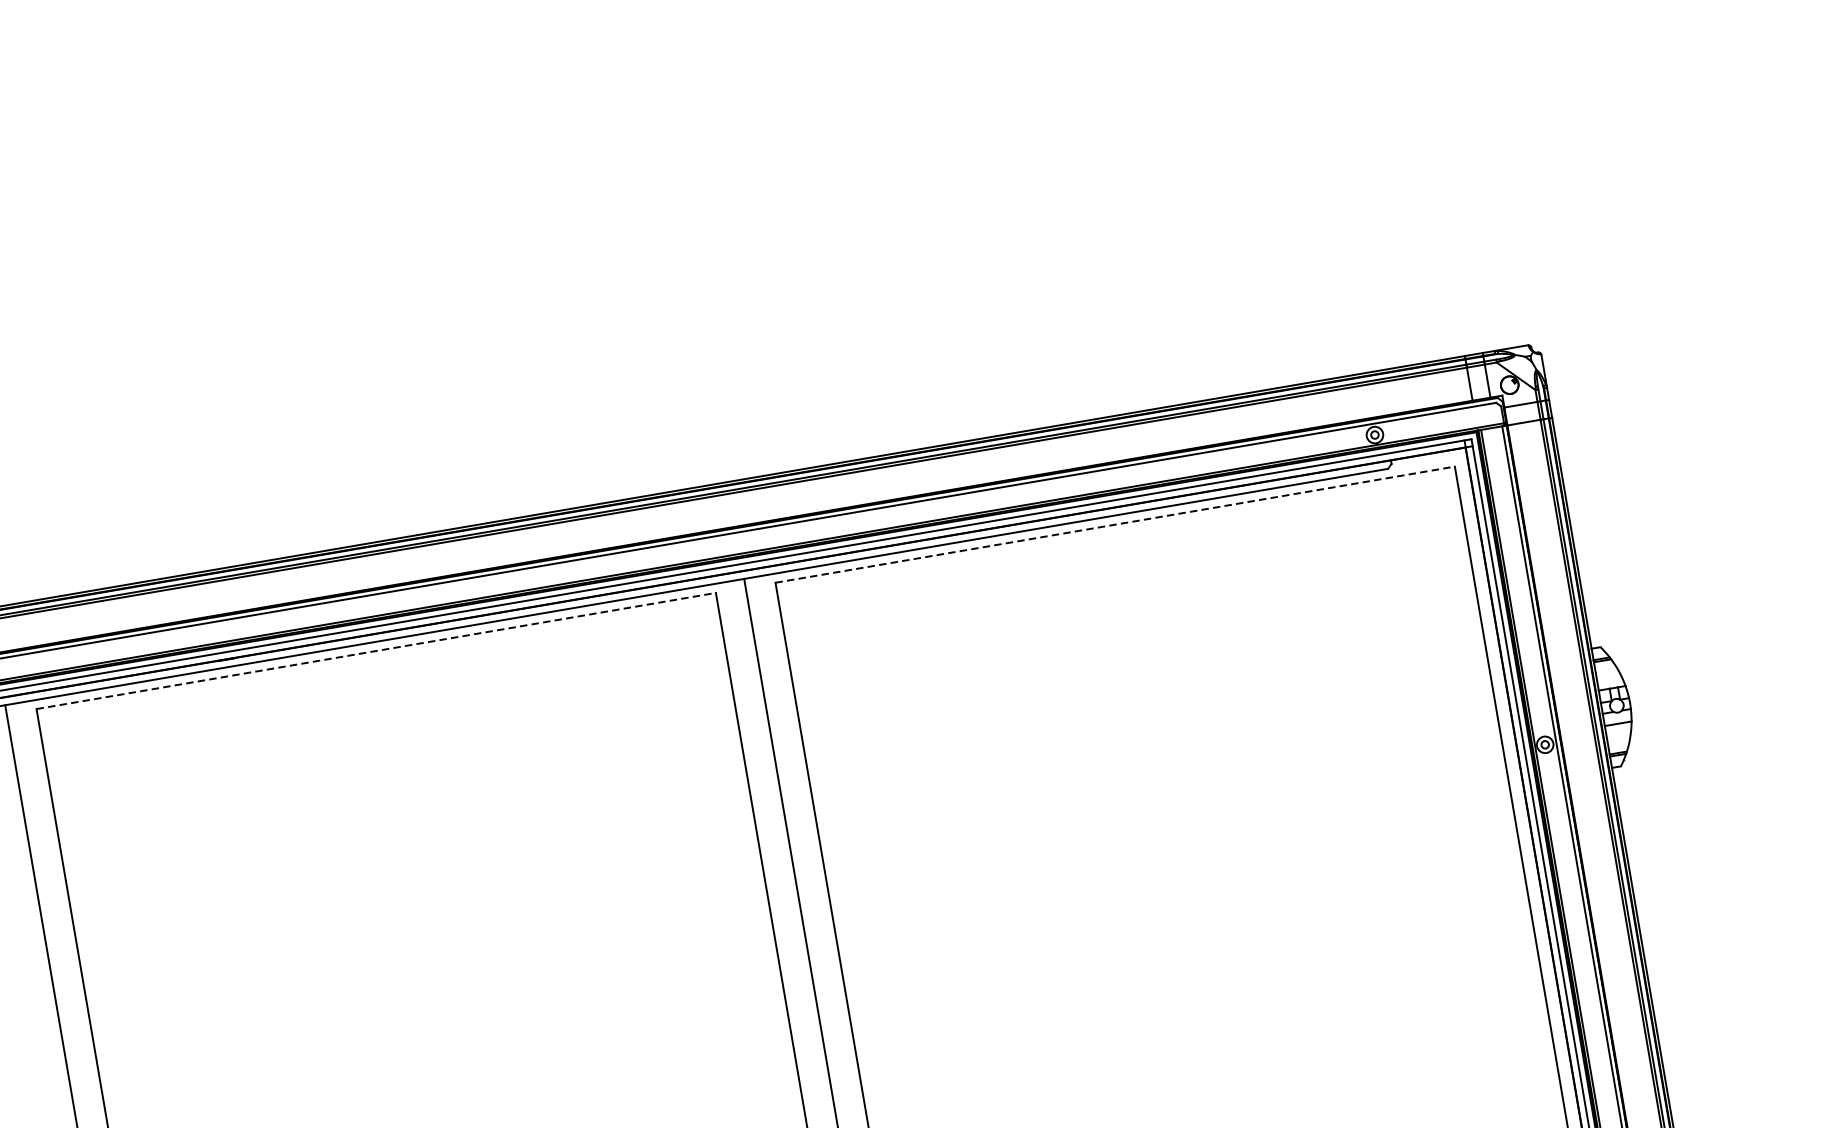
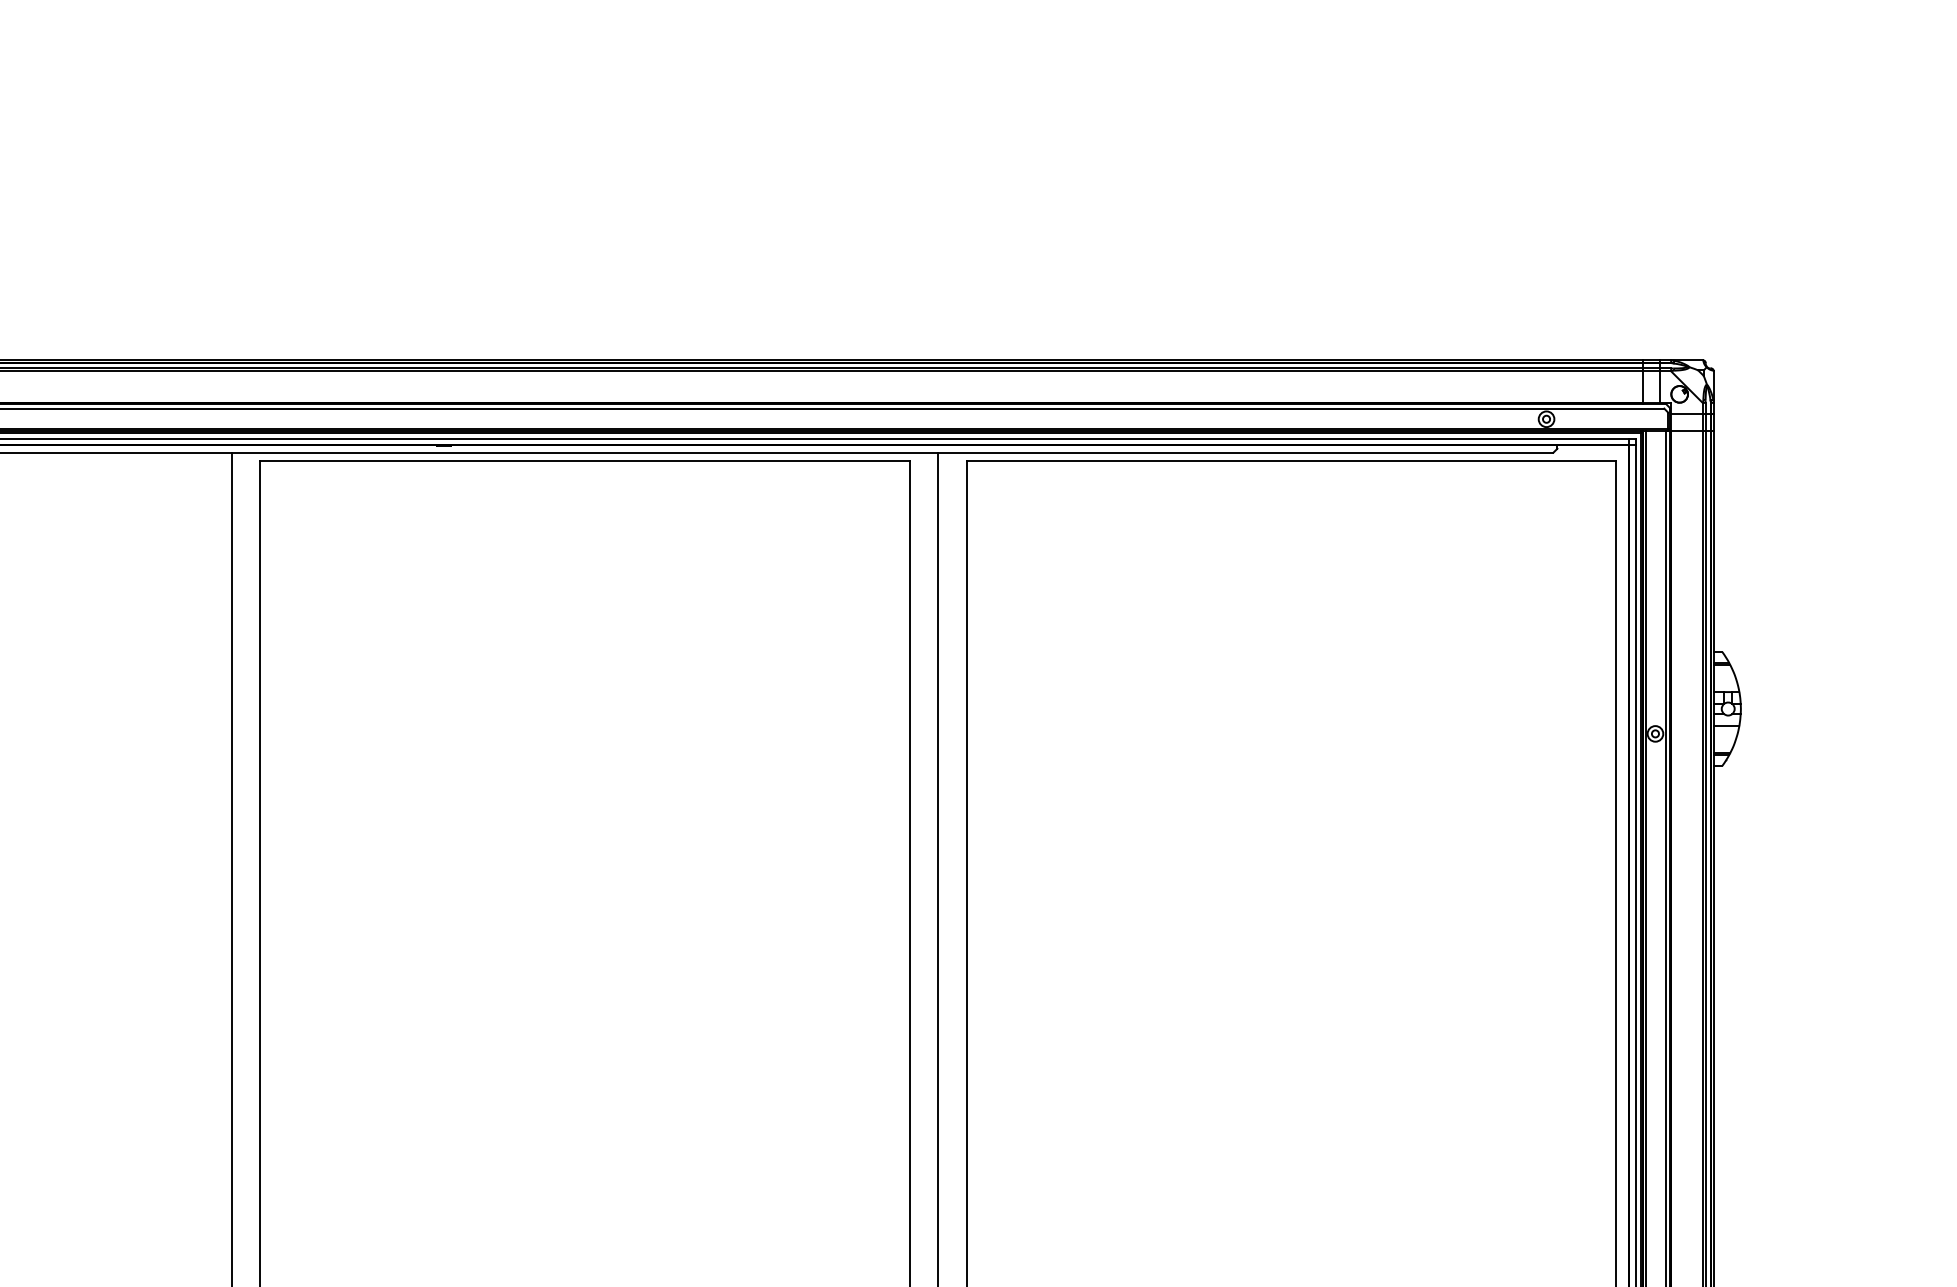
line: (1115, 524) -> (1291, 461), dashed -> solid
line: (376, 651) -> (585, 461), dashed -> solid

